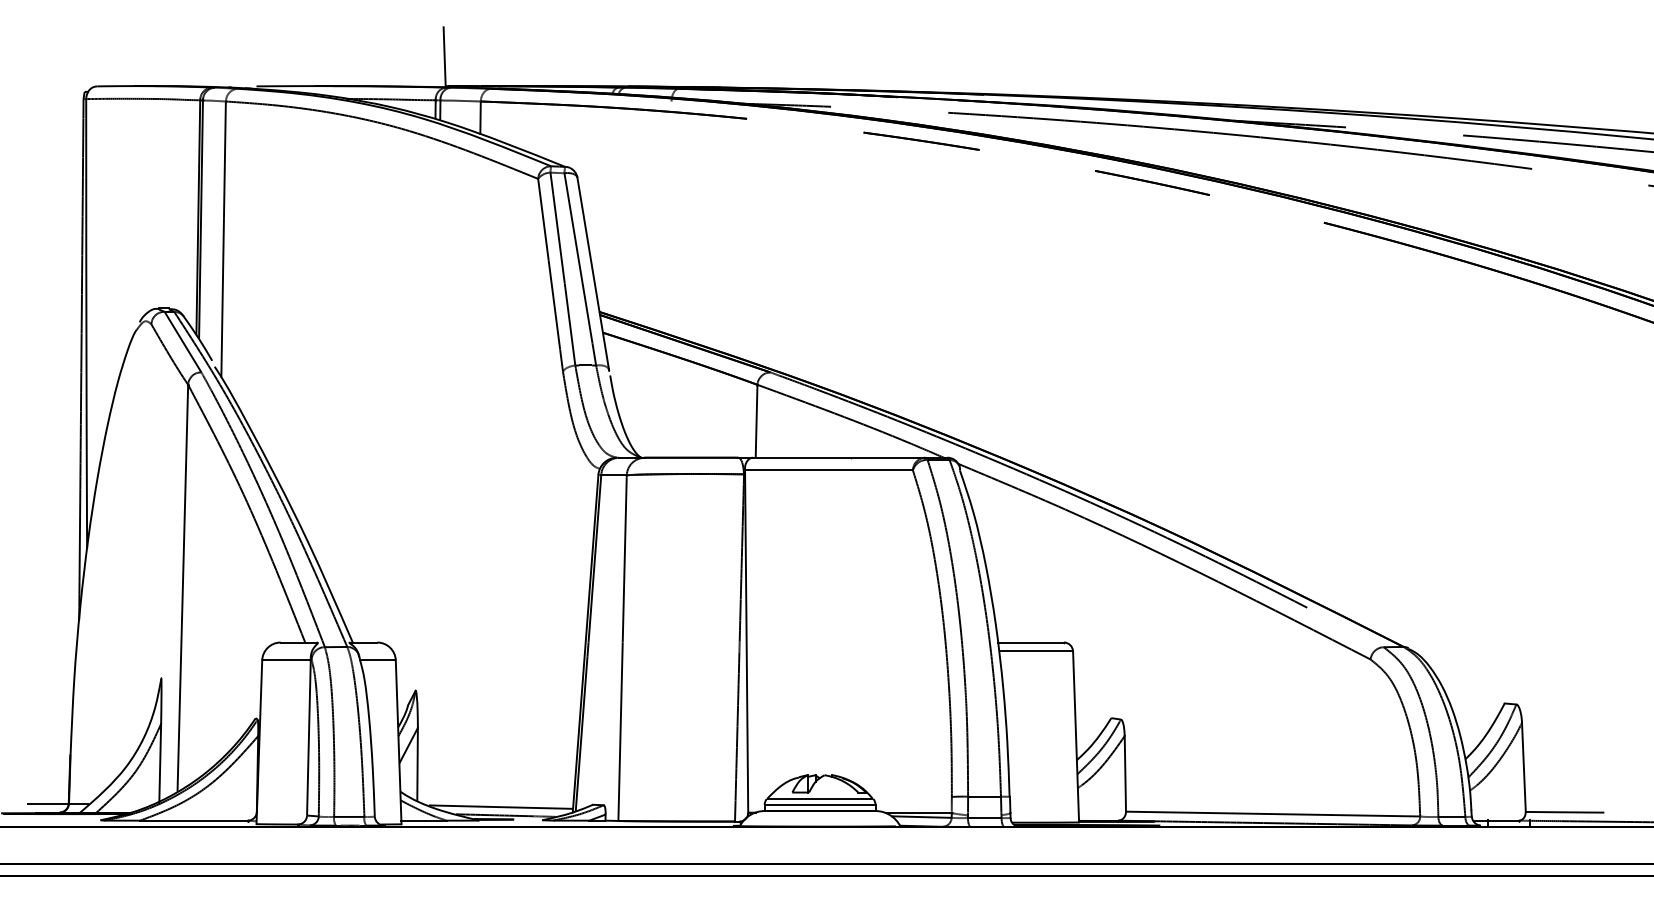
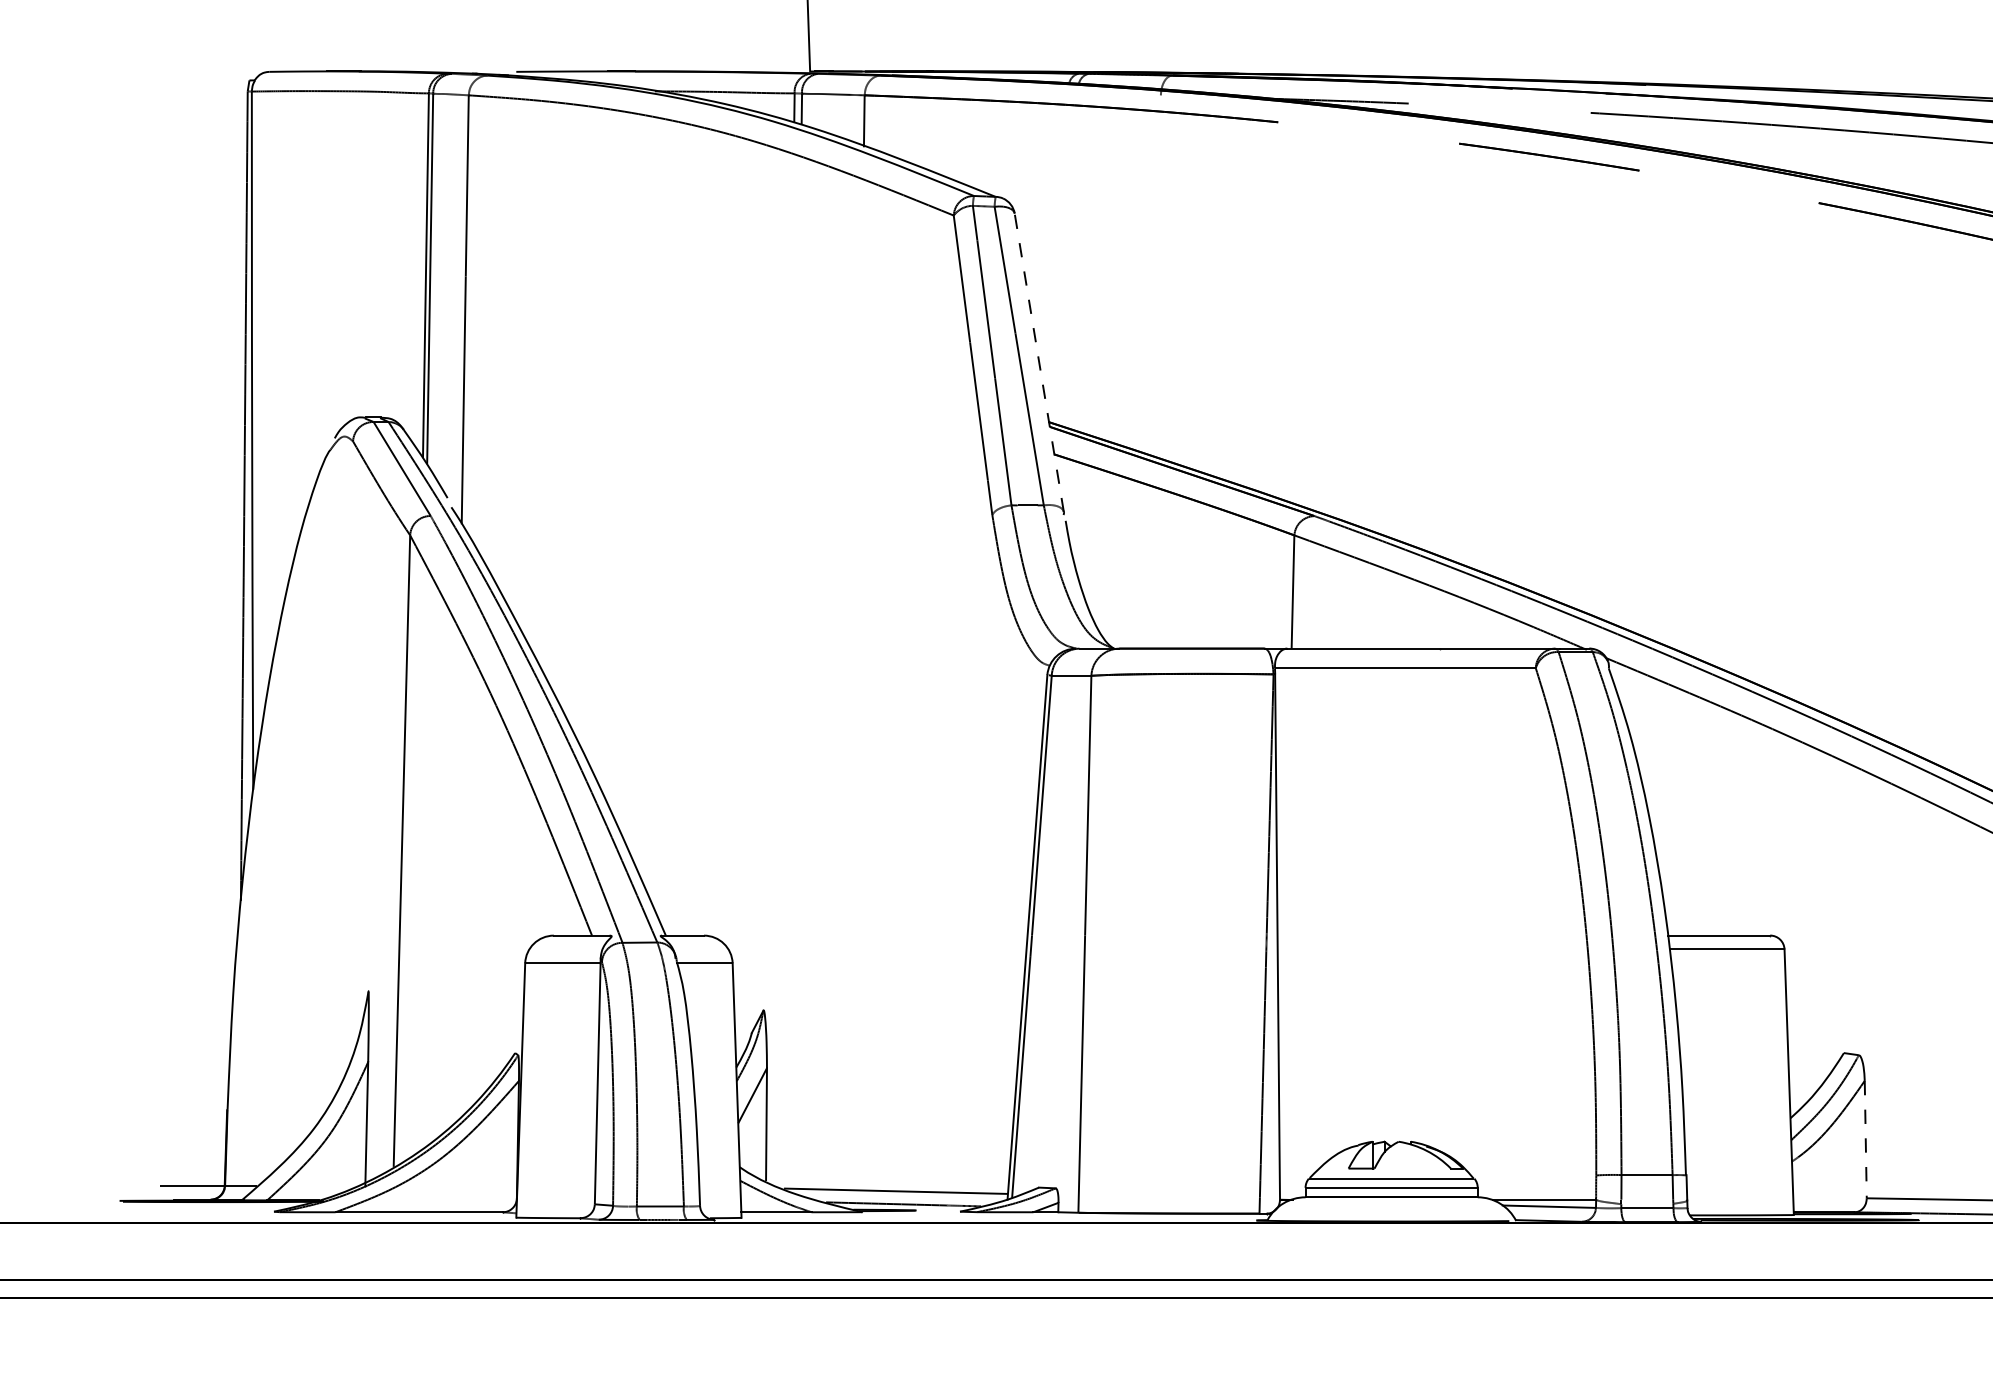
line: (593, 273) -> (1039, 362), solid -> dashed
line: (1125, 773) -> (1865, 1139), solid -> dashed

